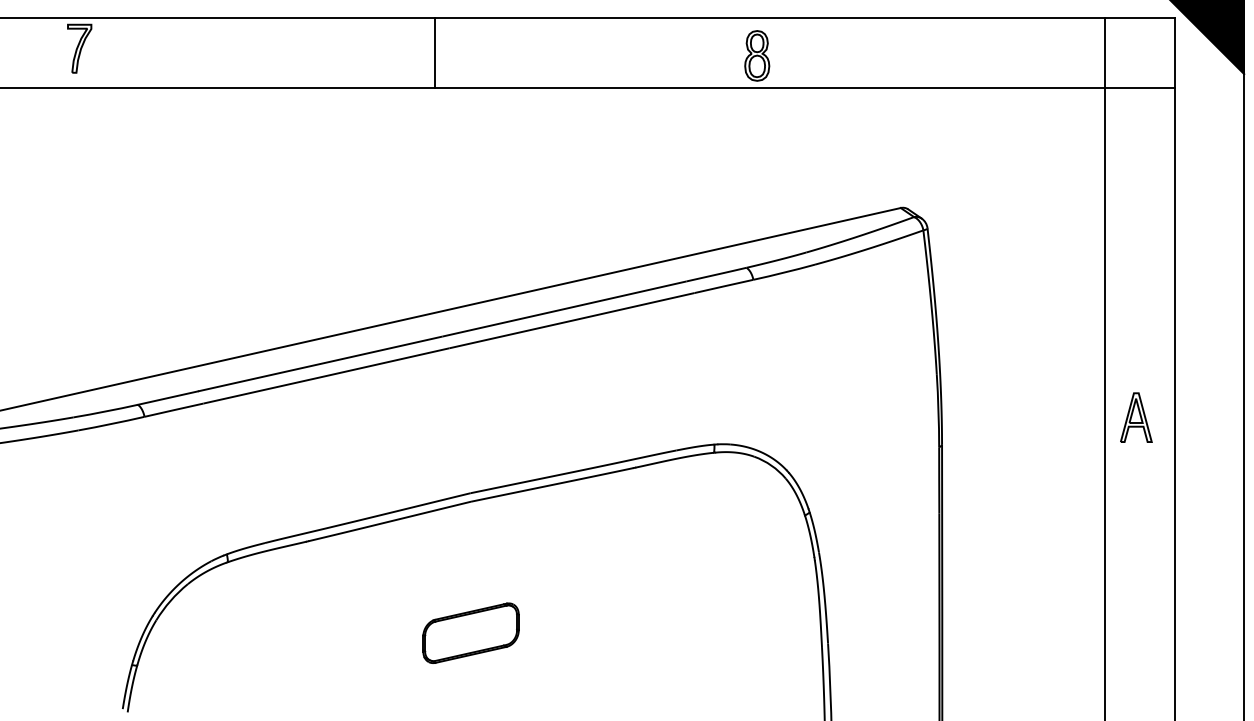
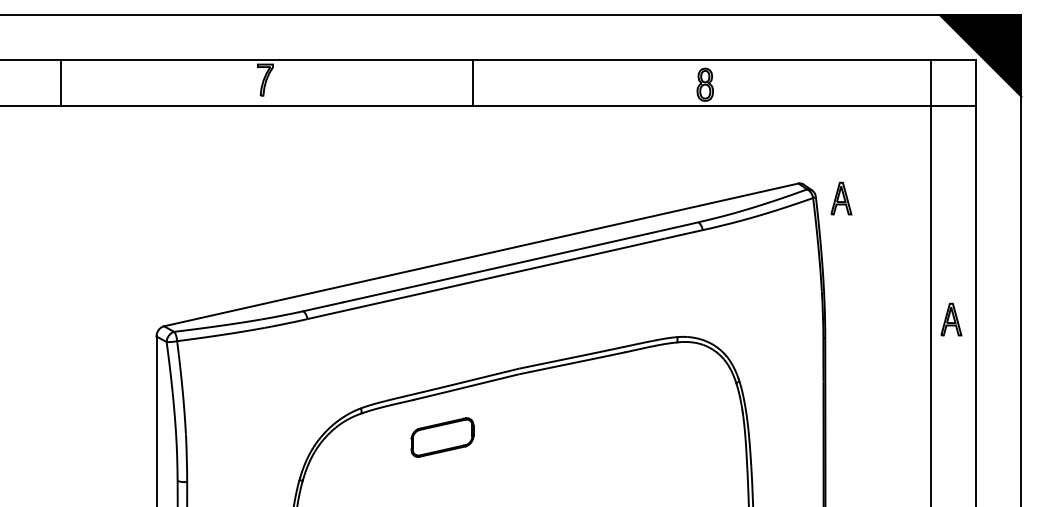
line: (434, 52) -> (472, 82), moved
part: (967, 231) -> (841, 198), added
part: (471, 633) -> (442, 437), moved

